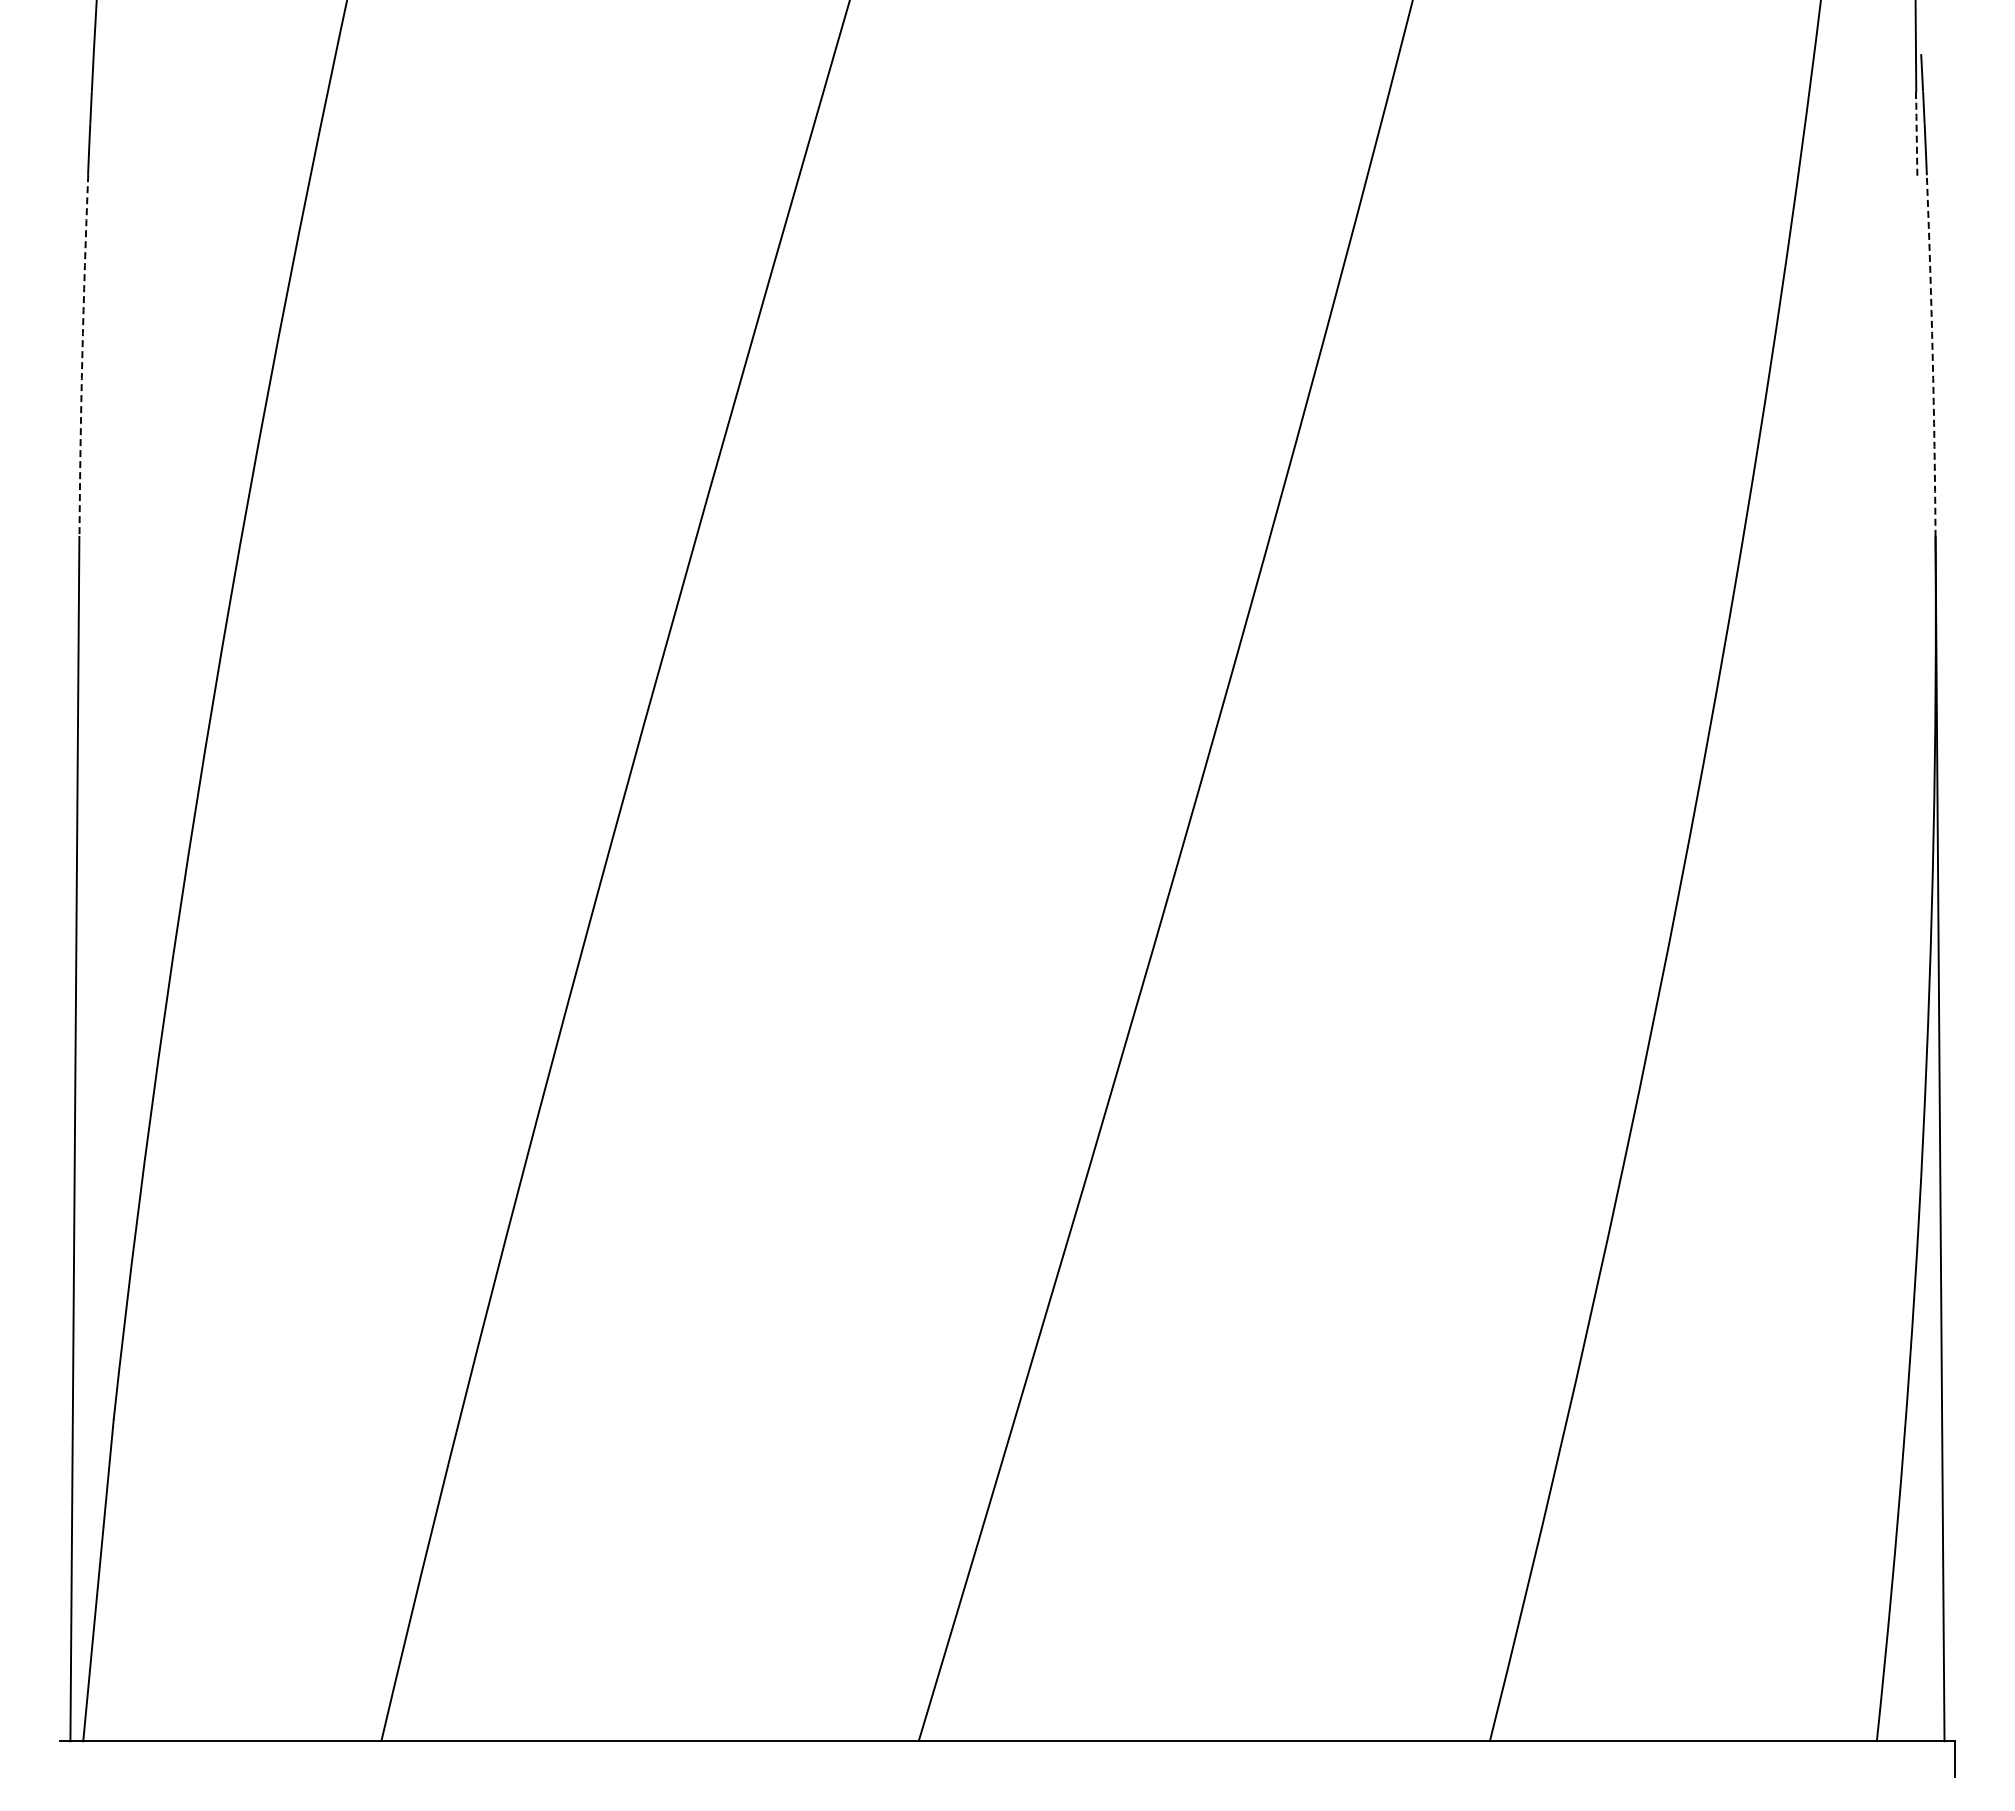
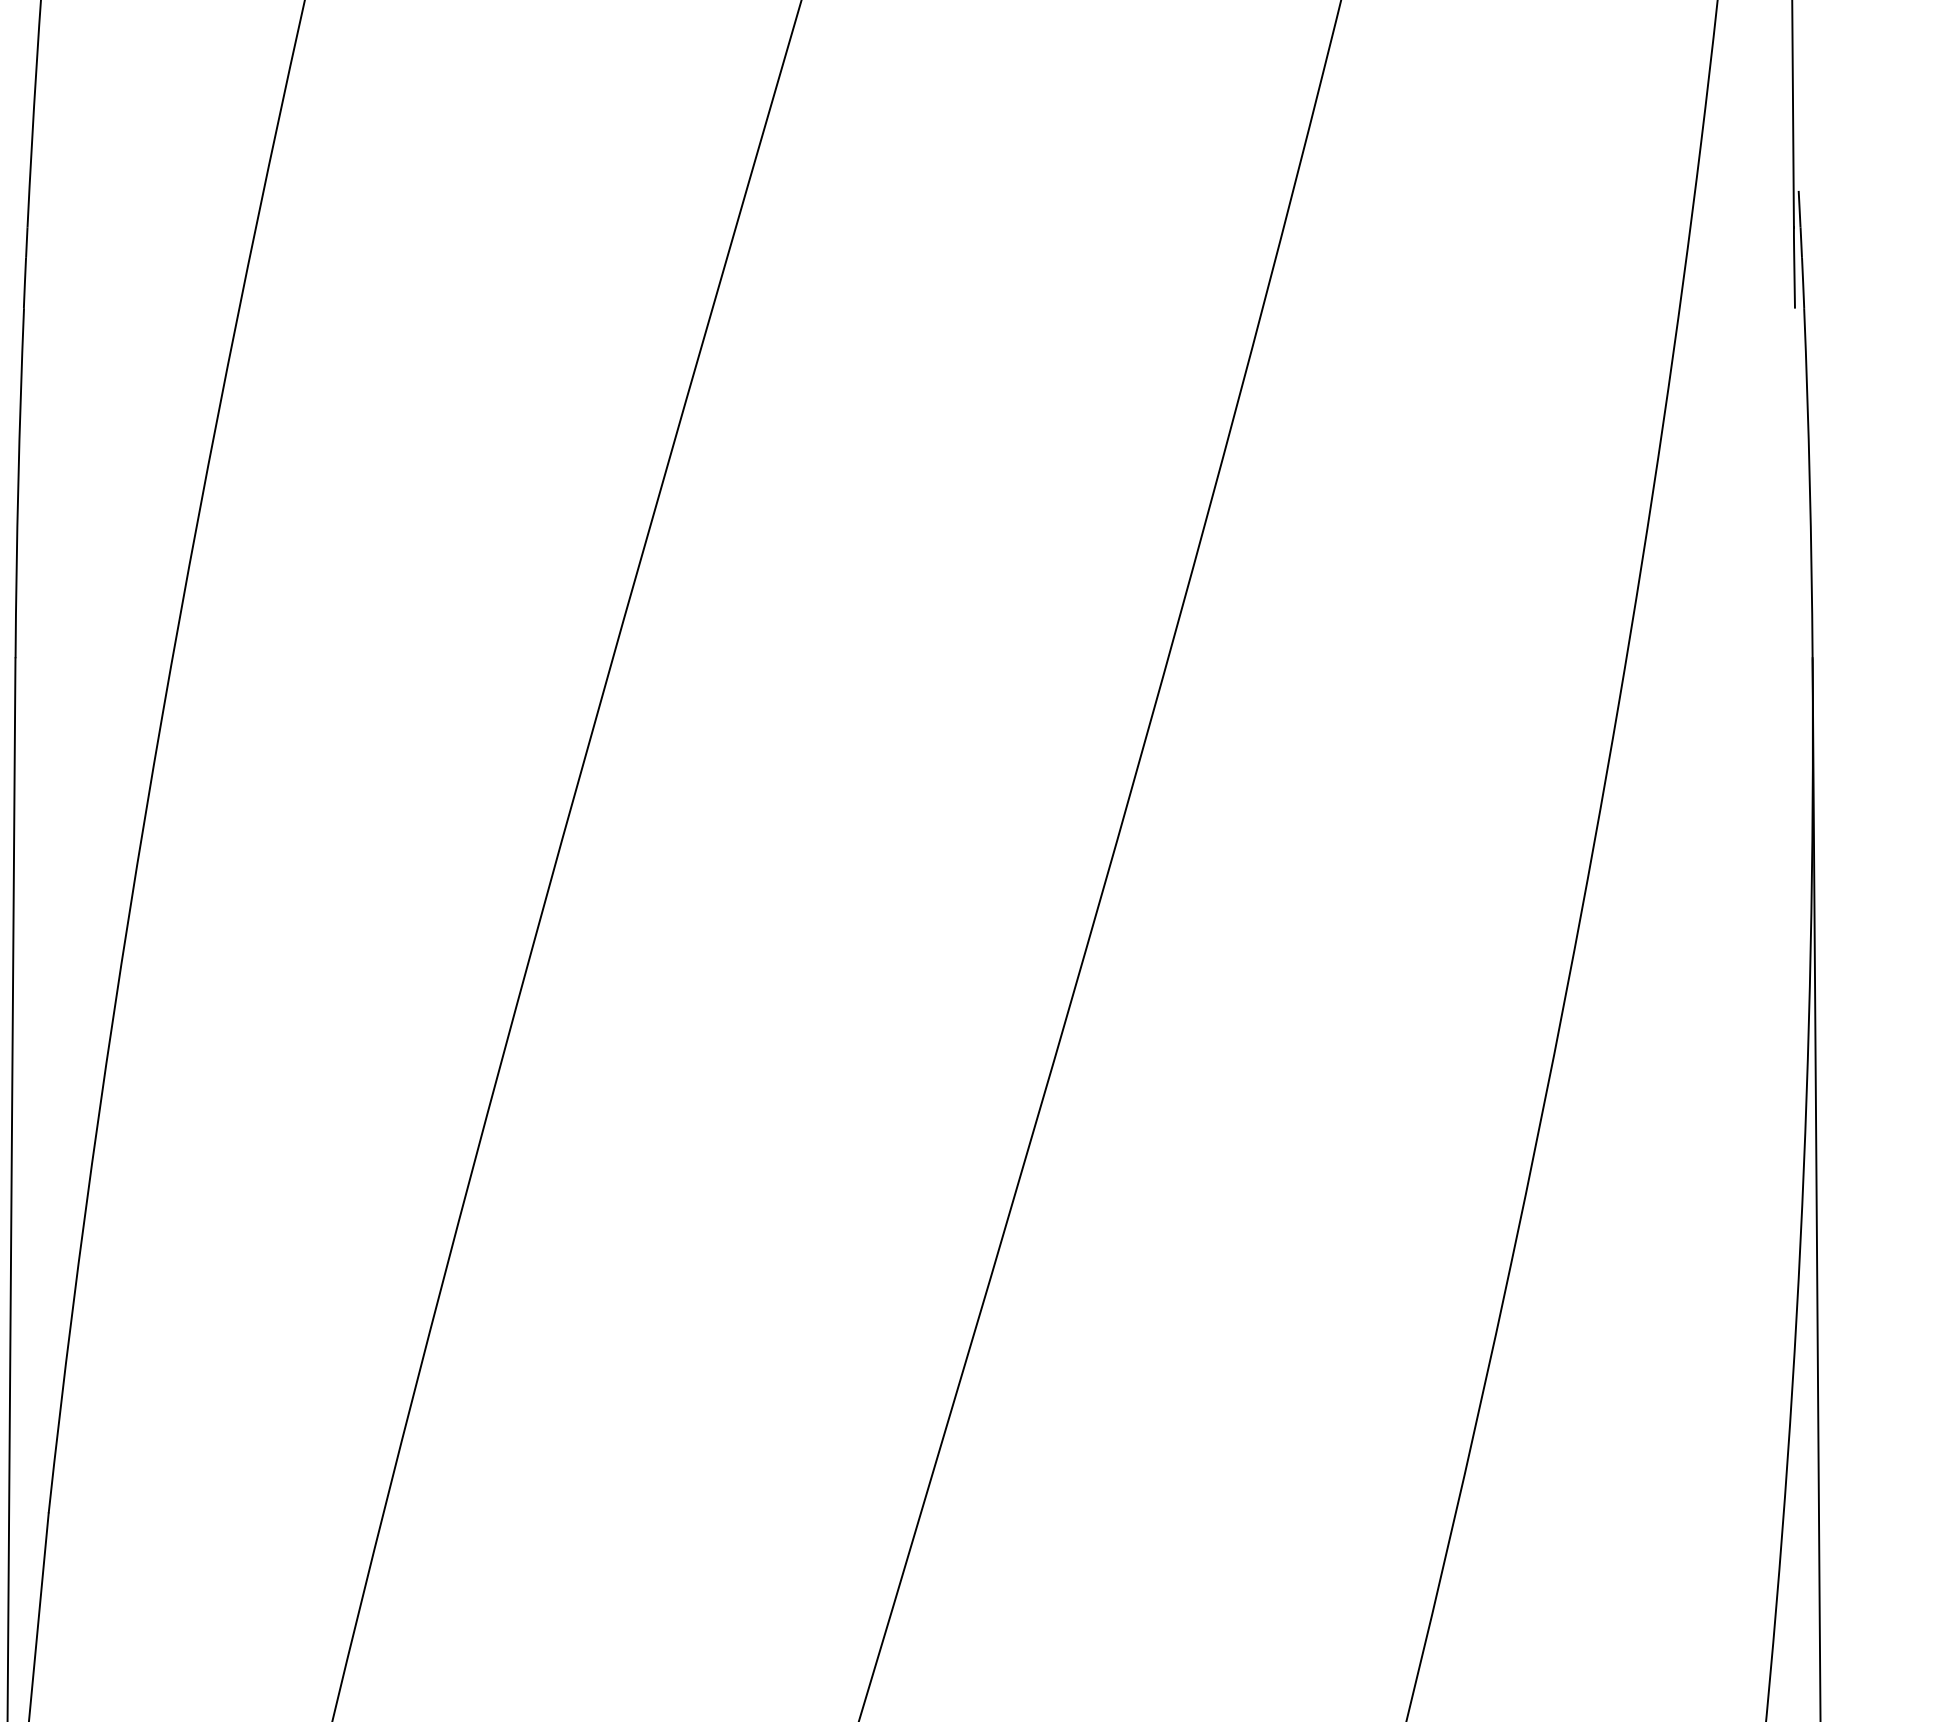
line: (1916, 132) -> (1794, 266), dashed -> solid
arc: (82, 356) -> (18, 483), dashed -> solid
arc: (1932, 356) -> (1809, 483), dashed -> solid

